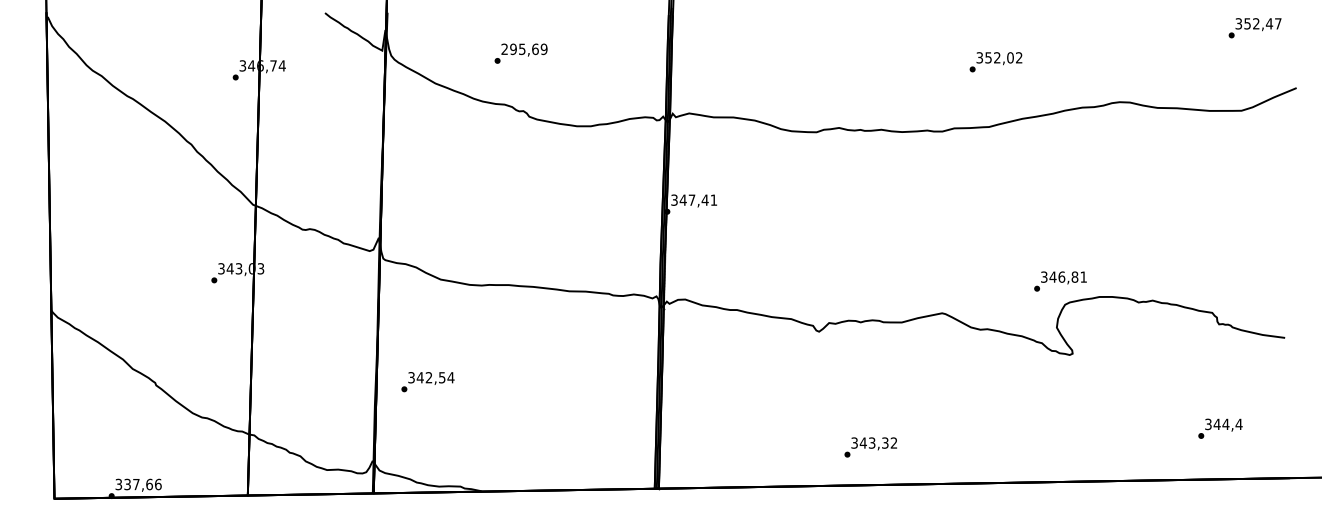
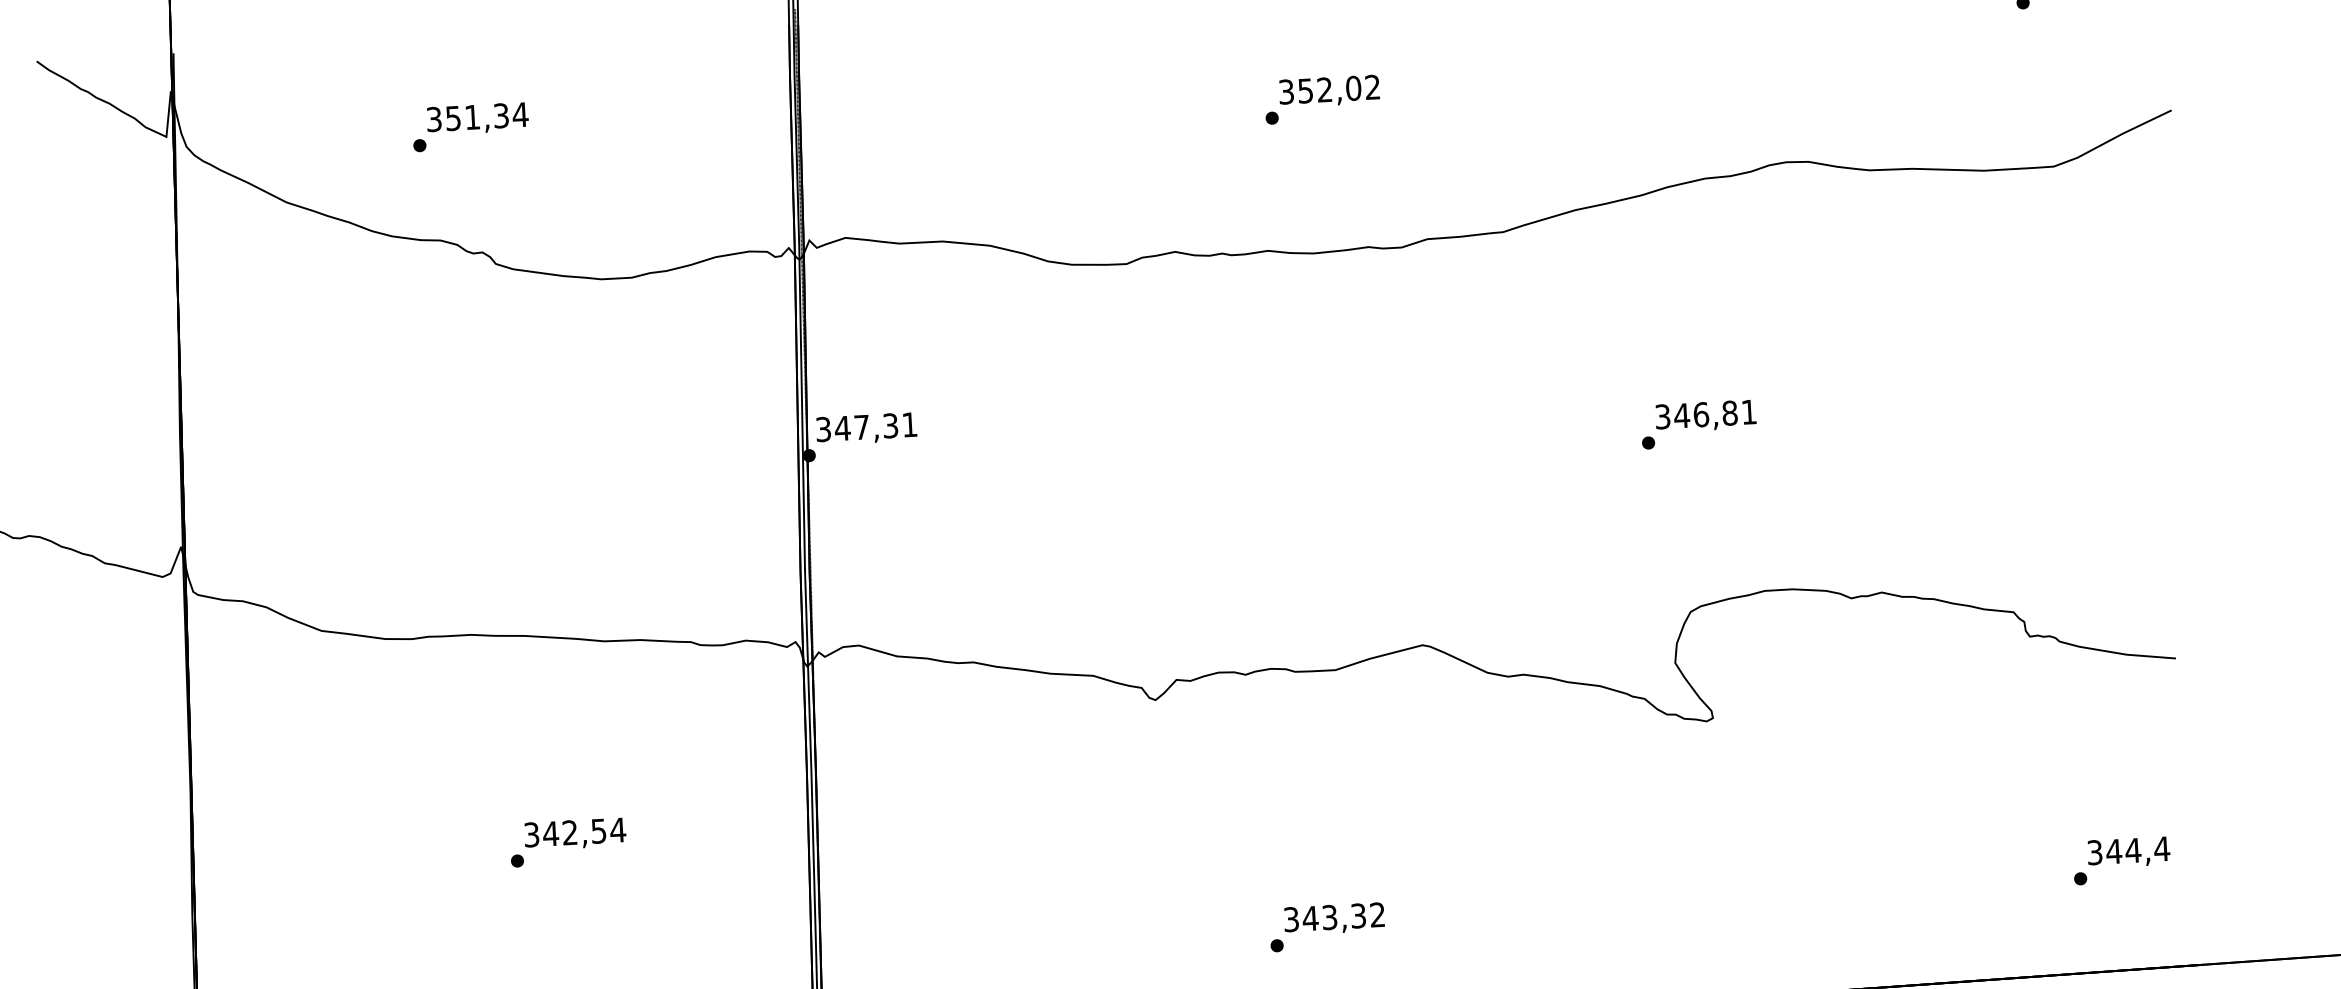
text: (524, 49) -> (477, 117), 295,69 -> 351,34
text: (995, 62) -> (1321, 100), moved
text: (704, 199) -> (889, 424), 347,41 -> 347,31
text: (1060, 281) -> (1698, 424), moved
text: (427, 382) -> (567, 843), moved
text: (1220, 428) -> (2121, 860), moved
text: (870, 447) -> (1326, 927), moved

